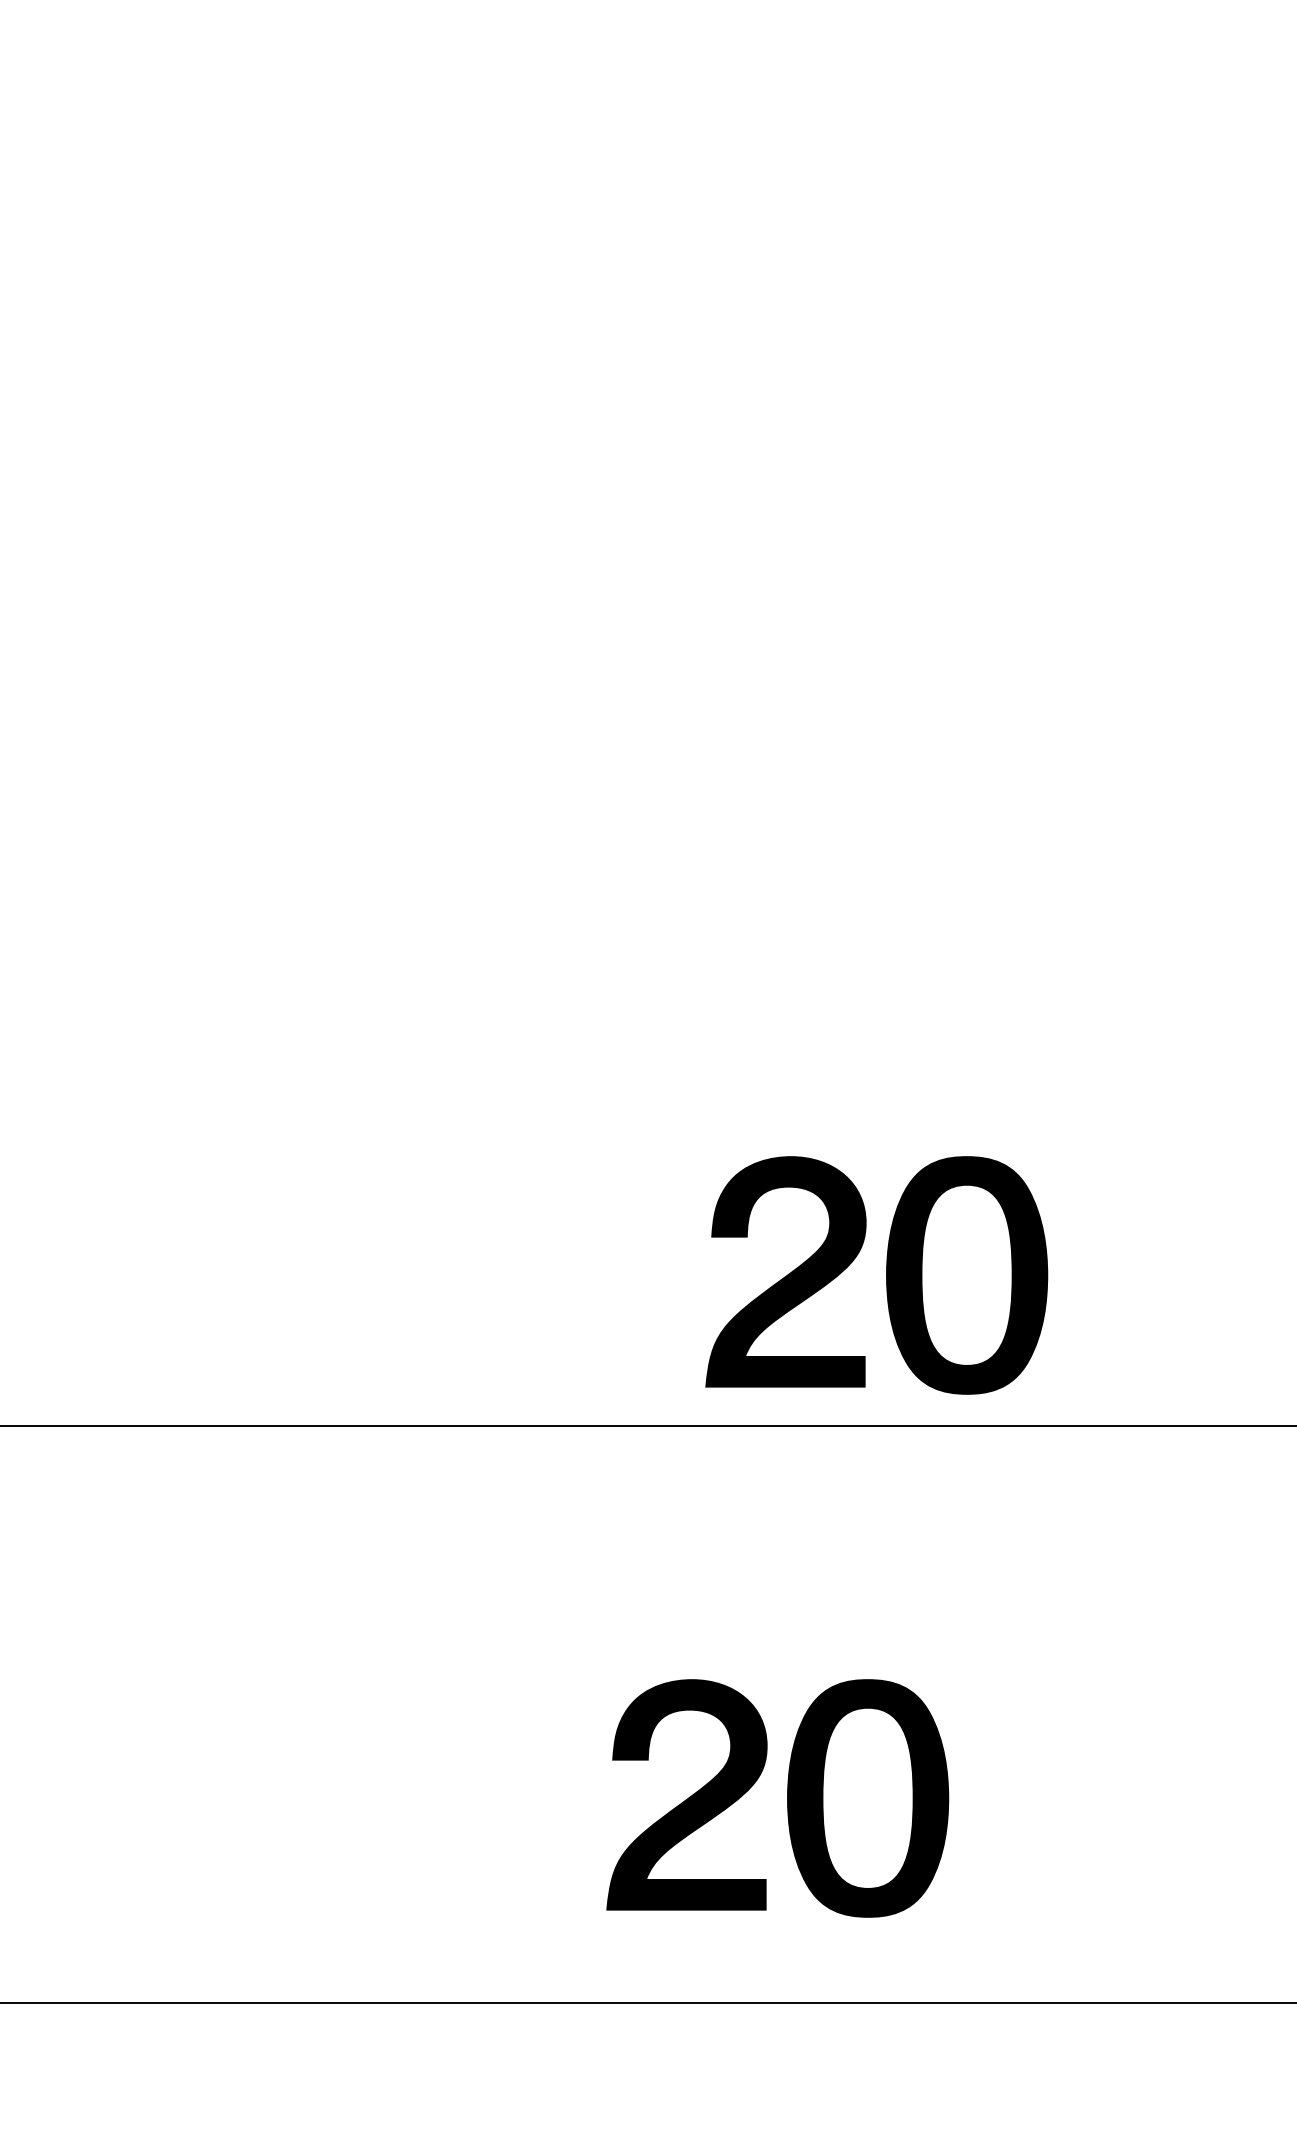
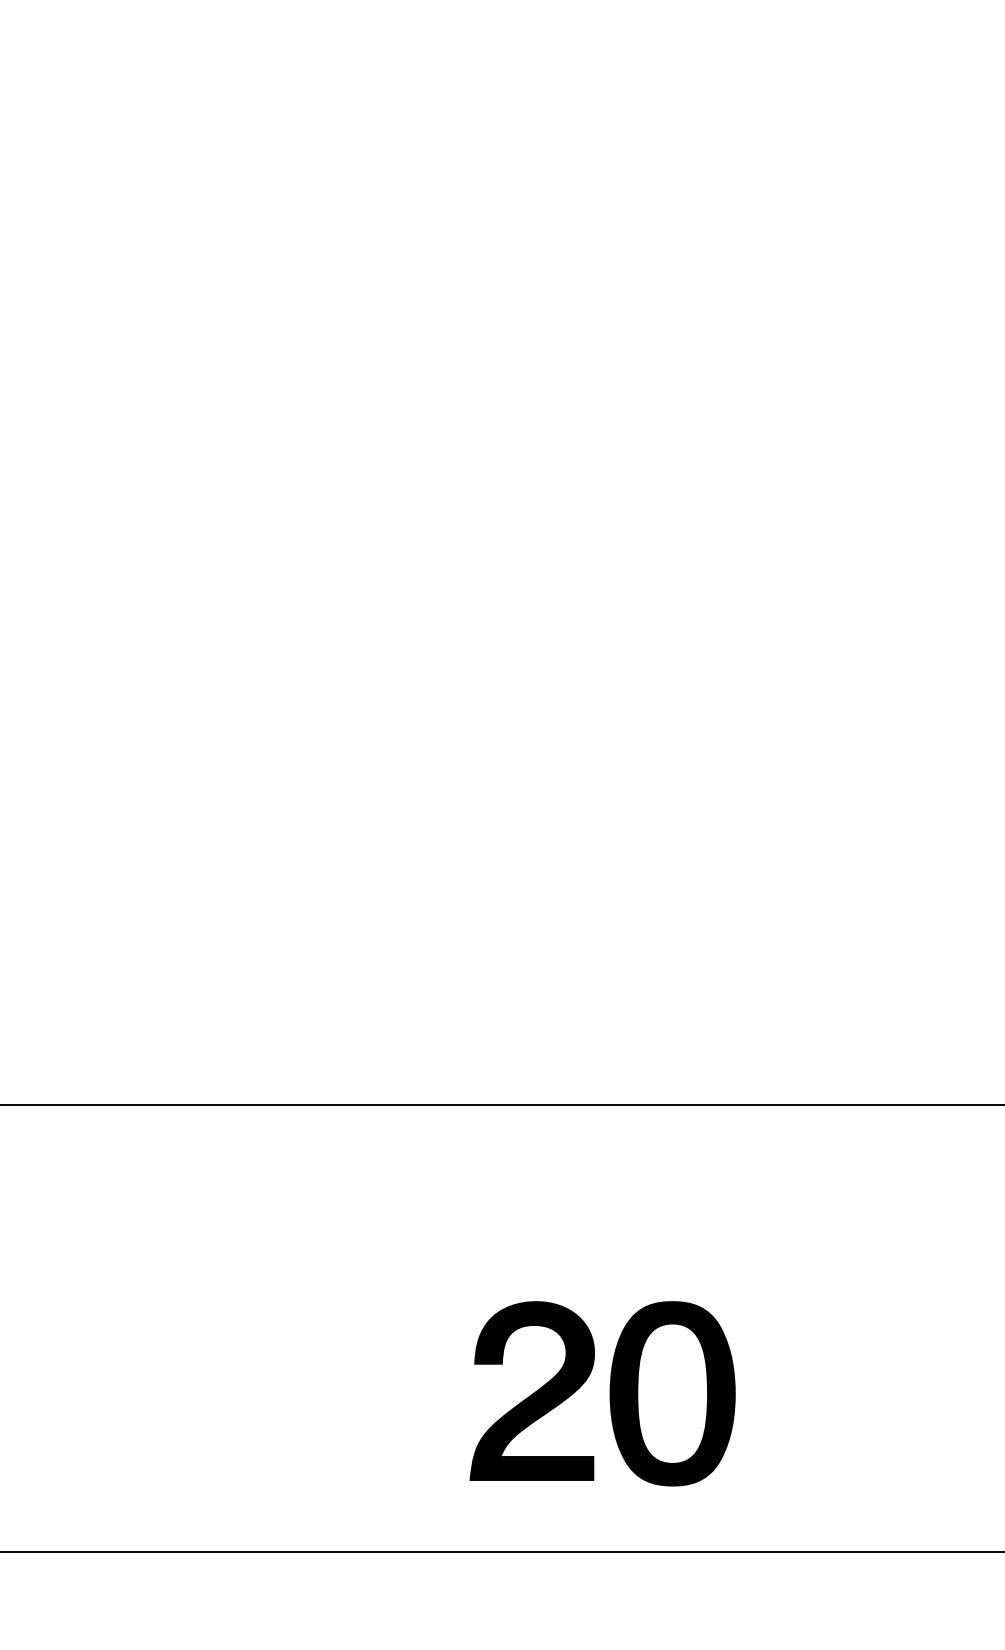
part: (886, 1275) -> (686, 988), removed

